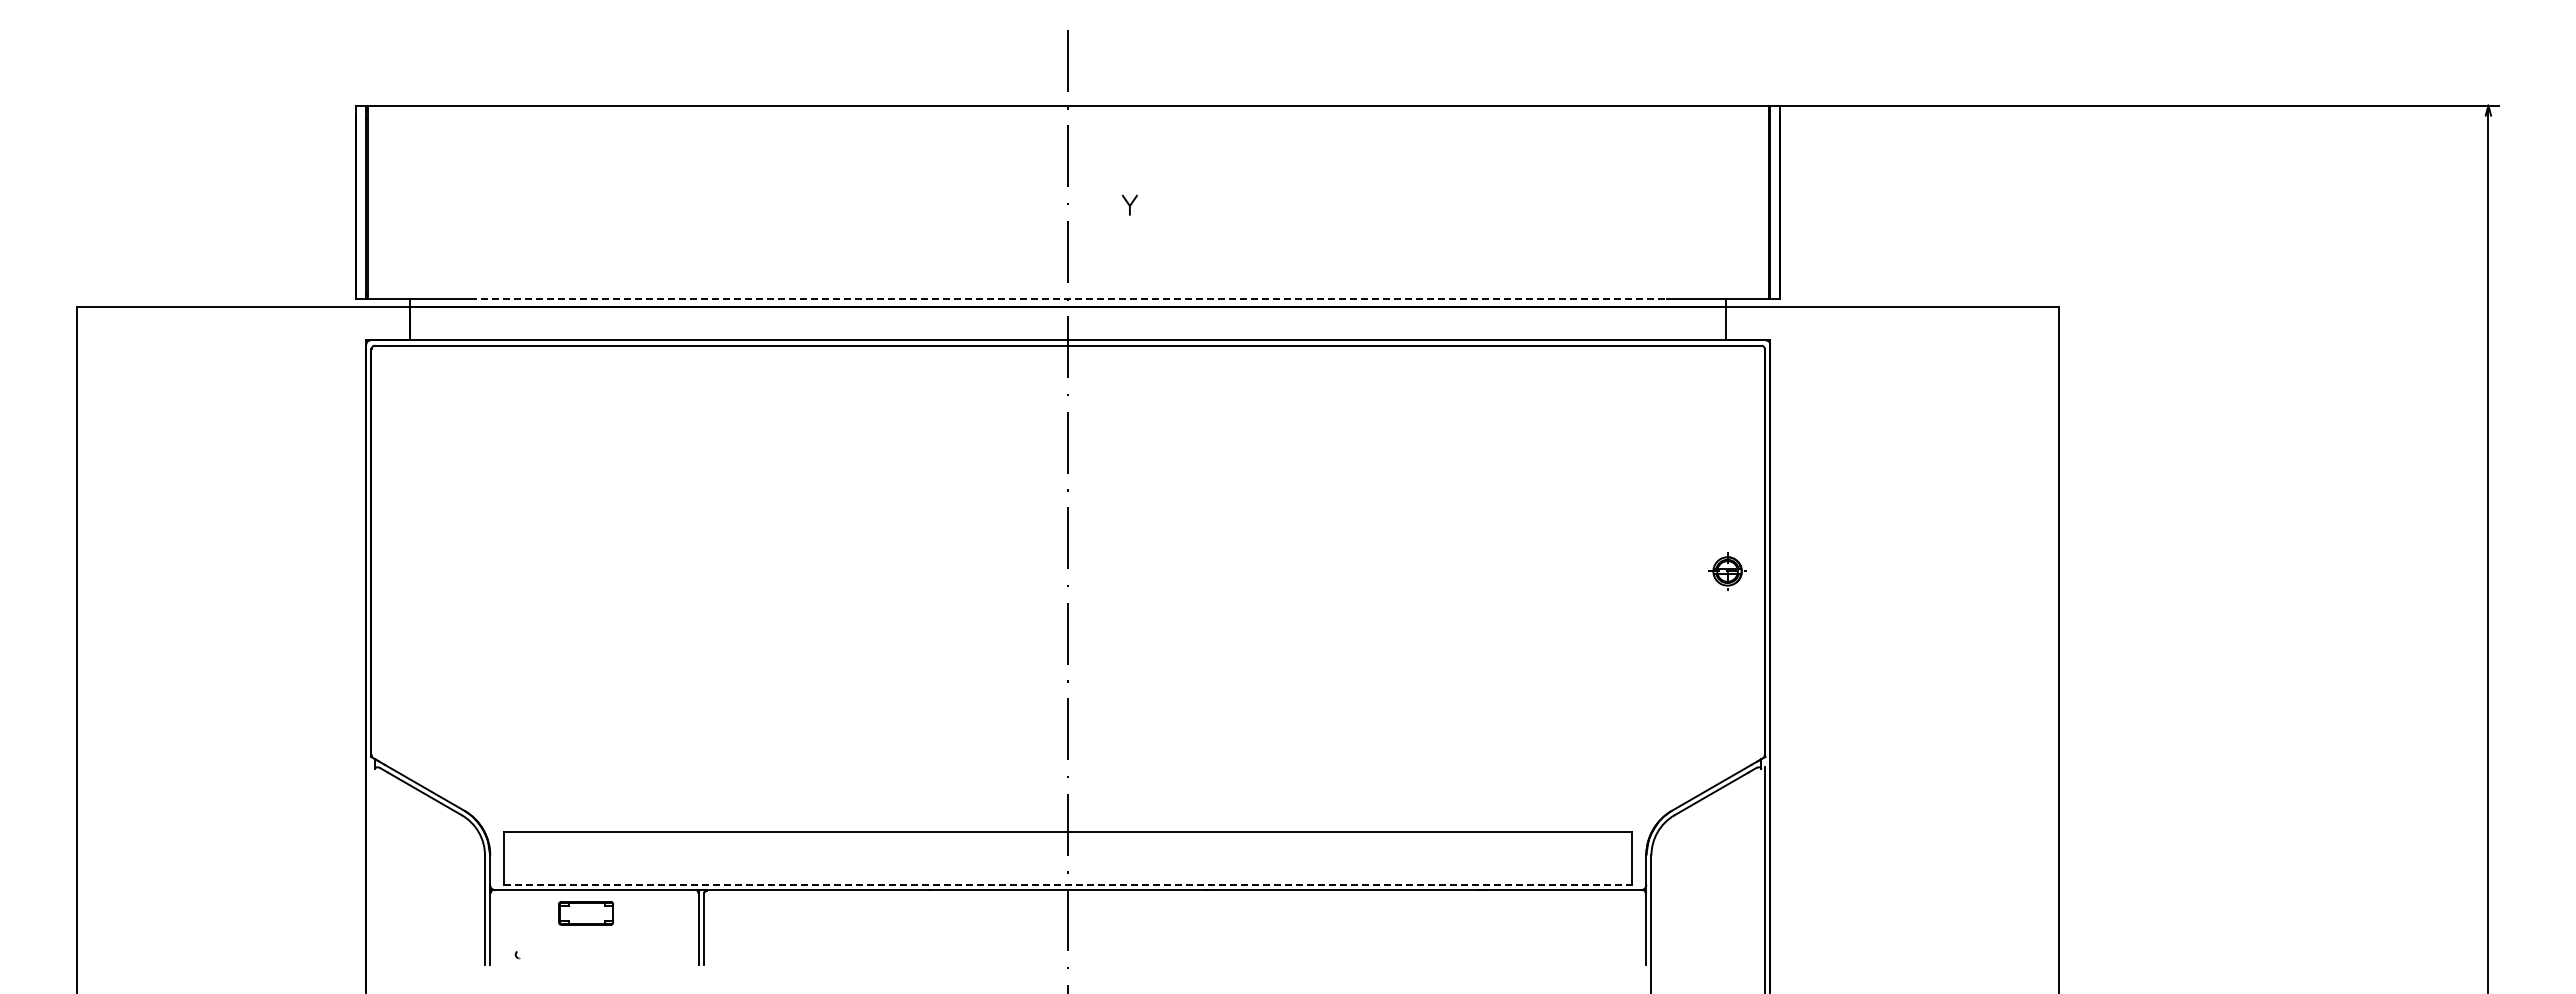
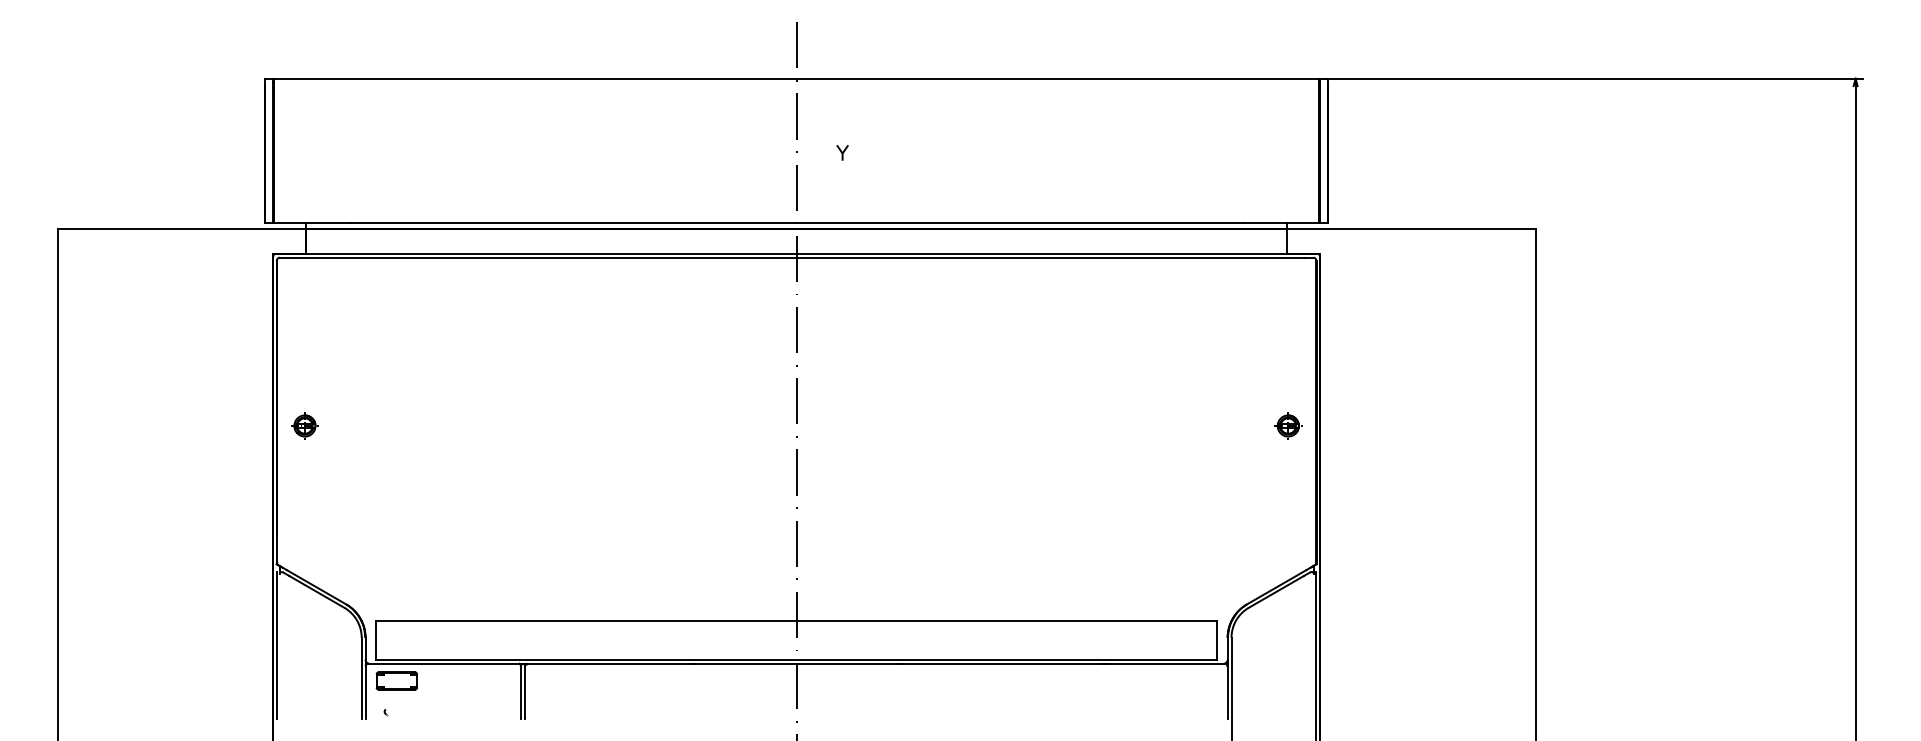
line: (1068, 299) -> (796, 223), dashed -> solid
part: (408, 571) -> (304, 426), added
line: (371, 866) -> (277, 646), added
line: (1068, 885) -> (796, 660), dashed -> solid
part: (585, 913) -> (396, 681), moved

